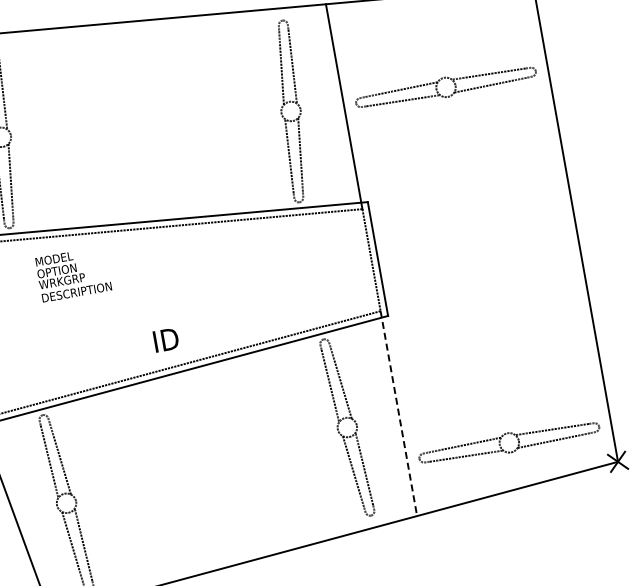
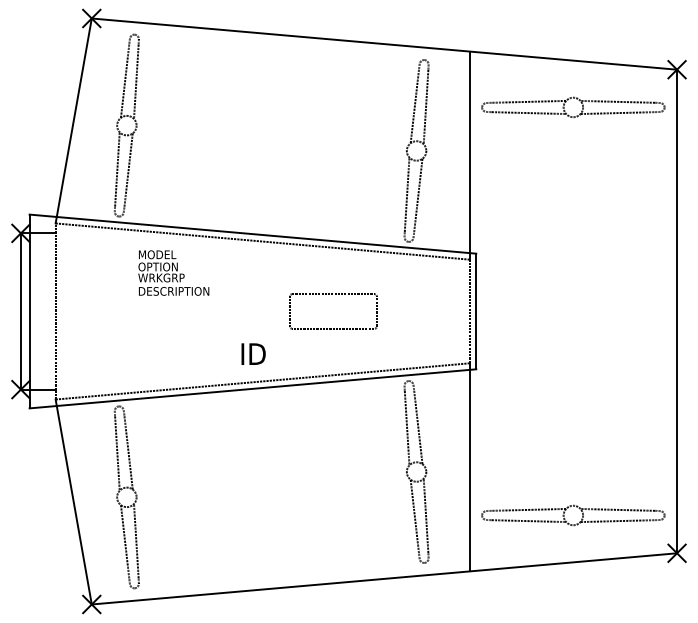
part: (451, 80) -> (579, 101), moved
part: (240, 300) -> (333, 328), added
line: (398, 413) -> (469, 467), dashed -> solid

